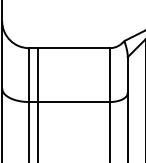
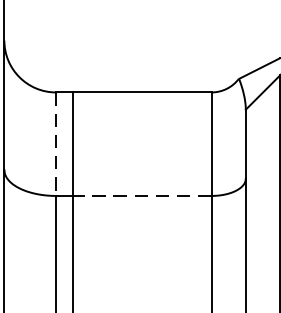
line: (29, 75) -> (56, 144), solid -> dashed
line: (74, 102) -> (143, 196), solid -> dashed

